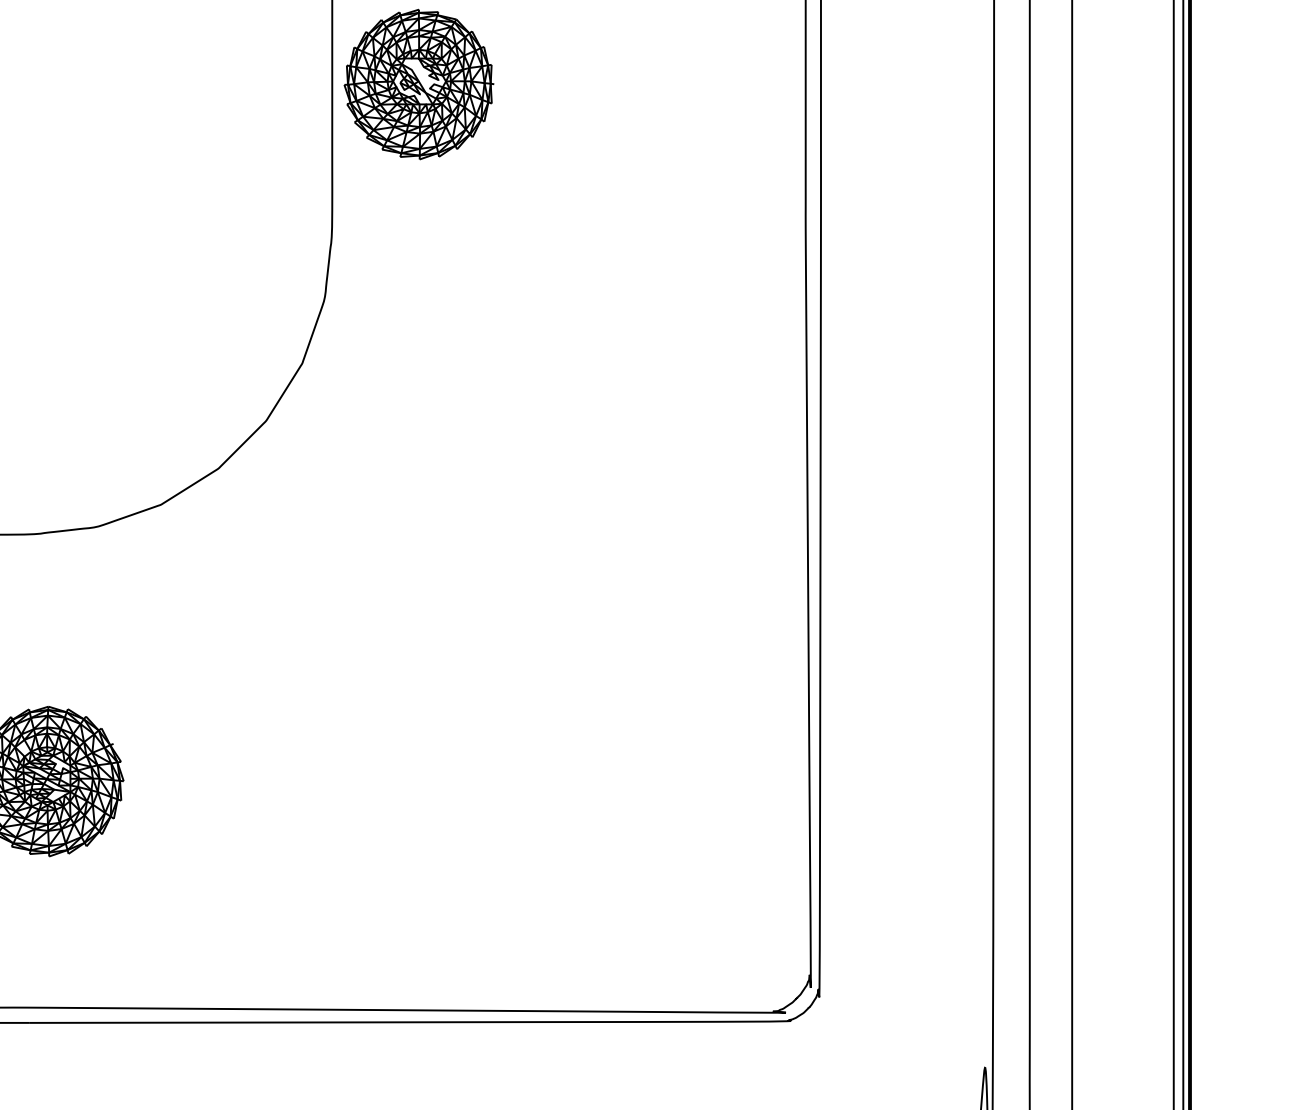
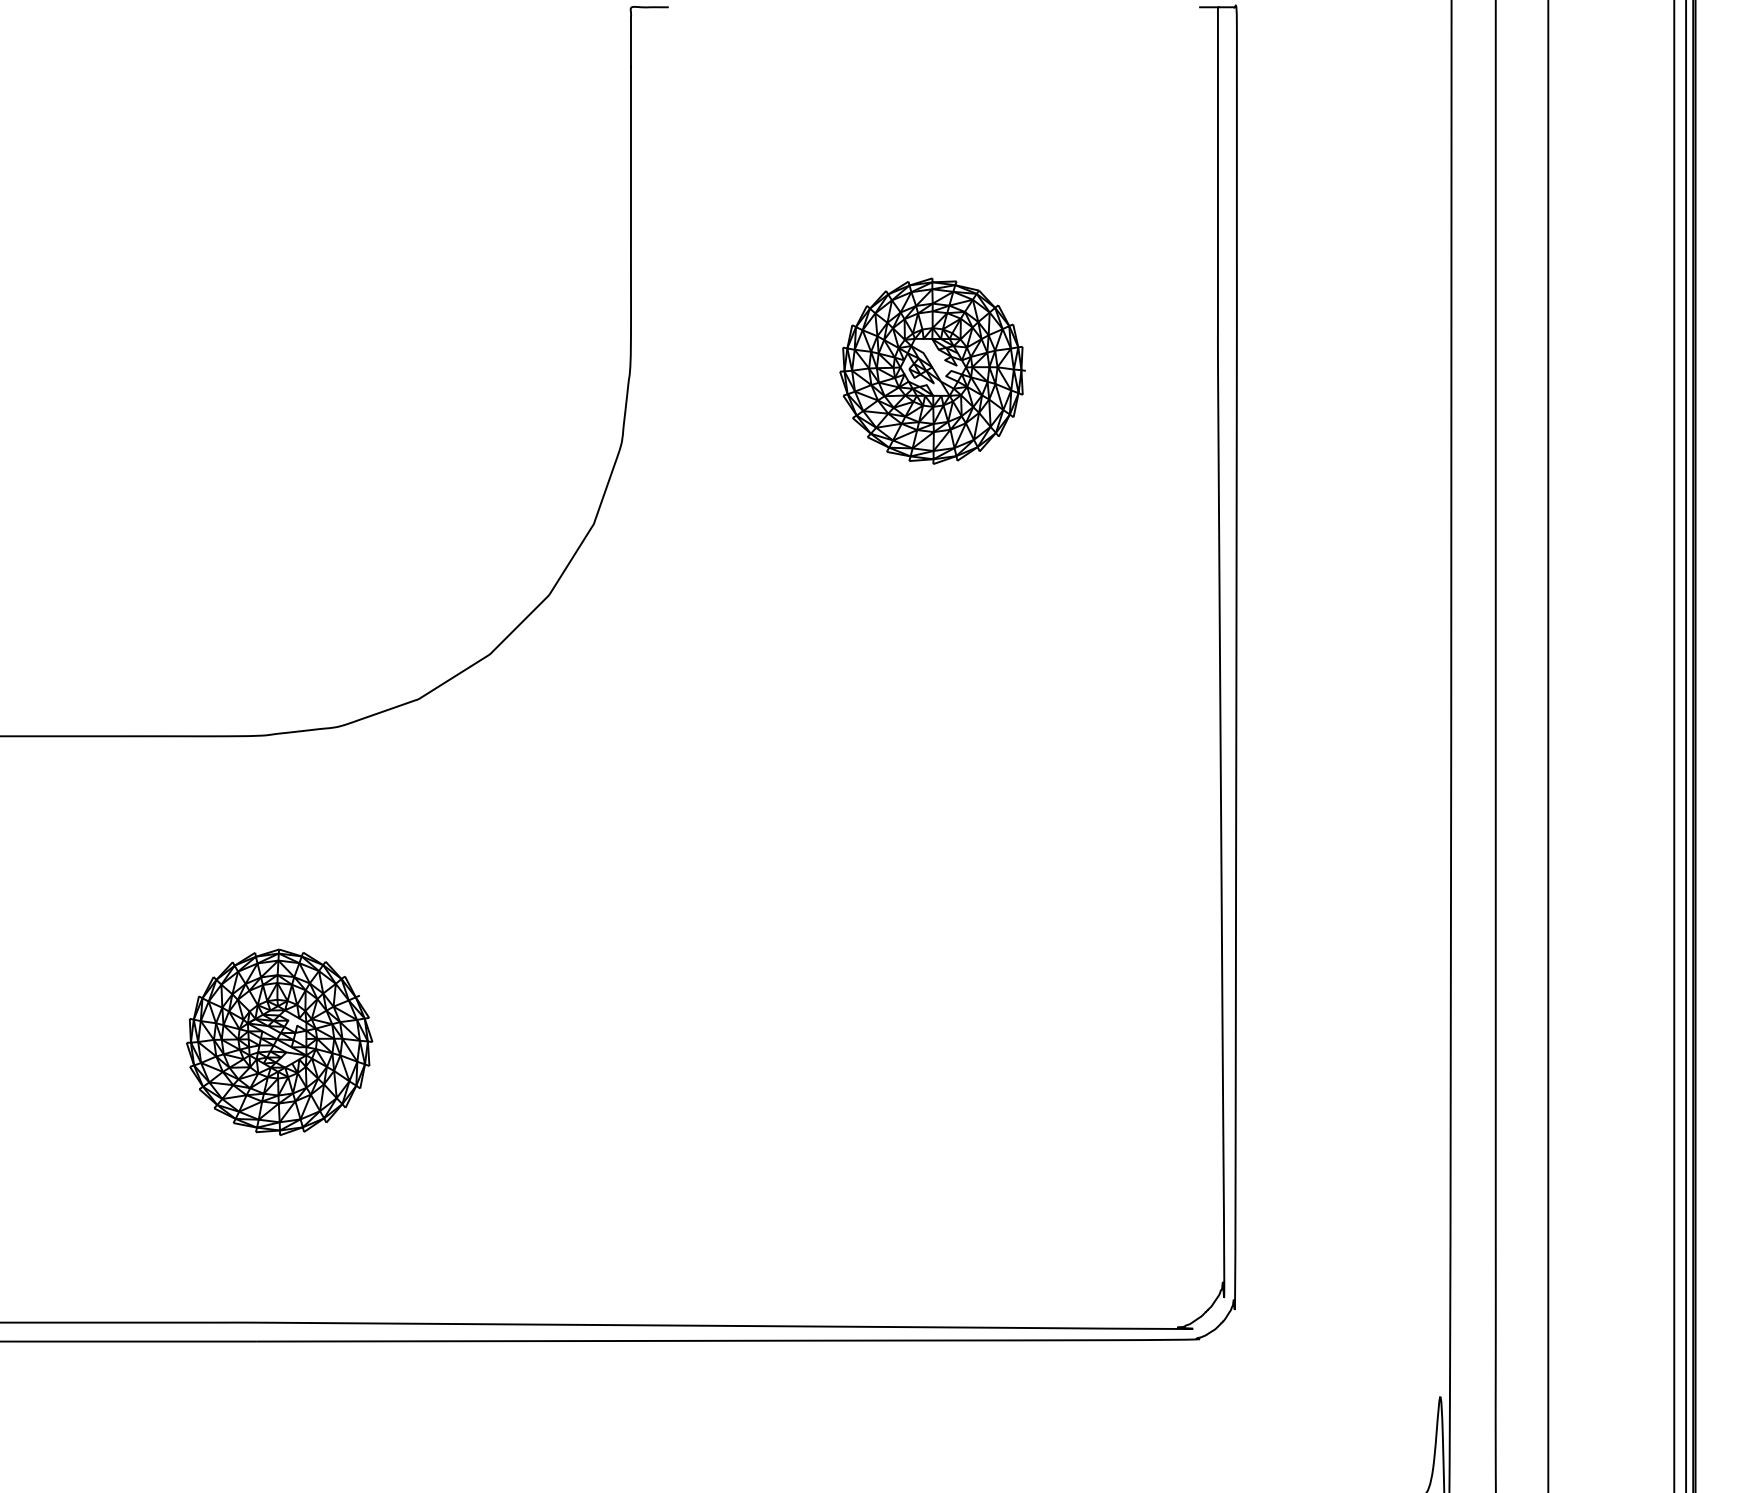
part: (418, 83) -> (932, 370), moved

